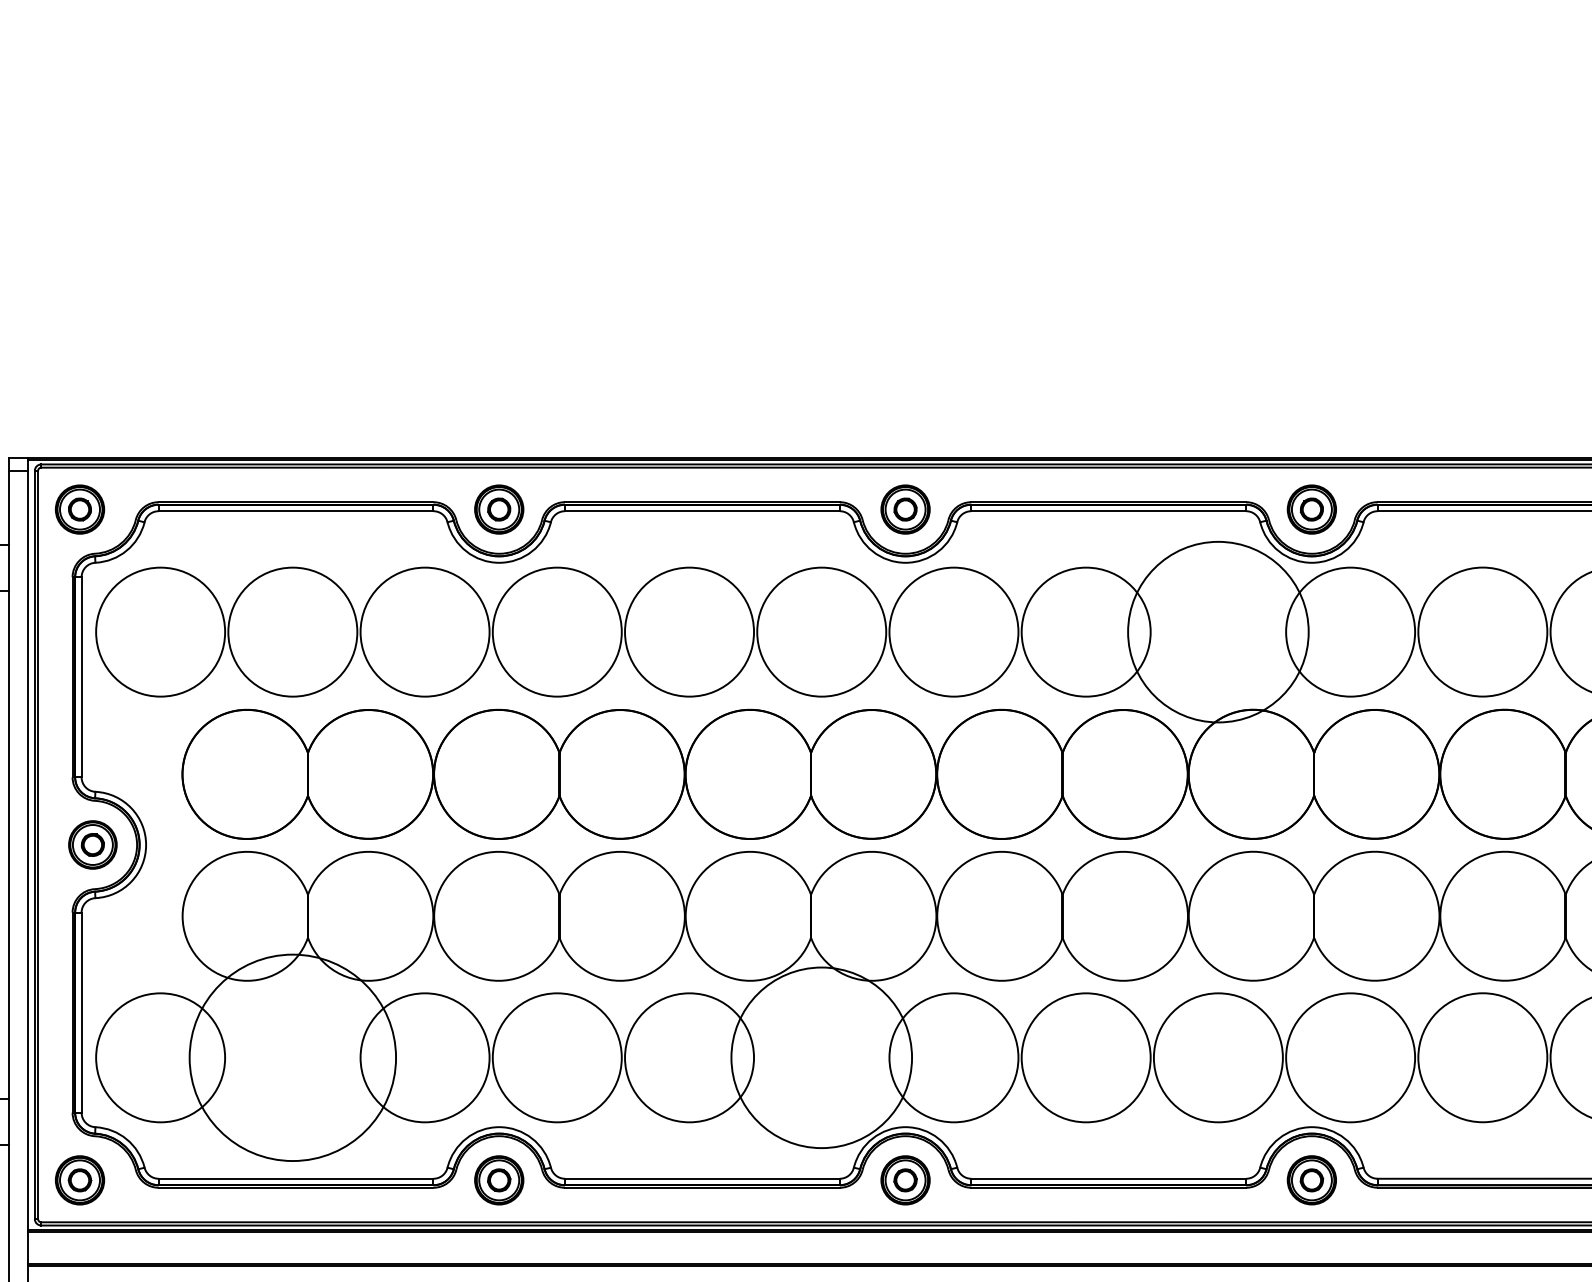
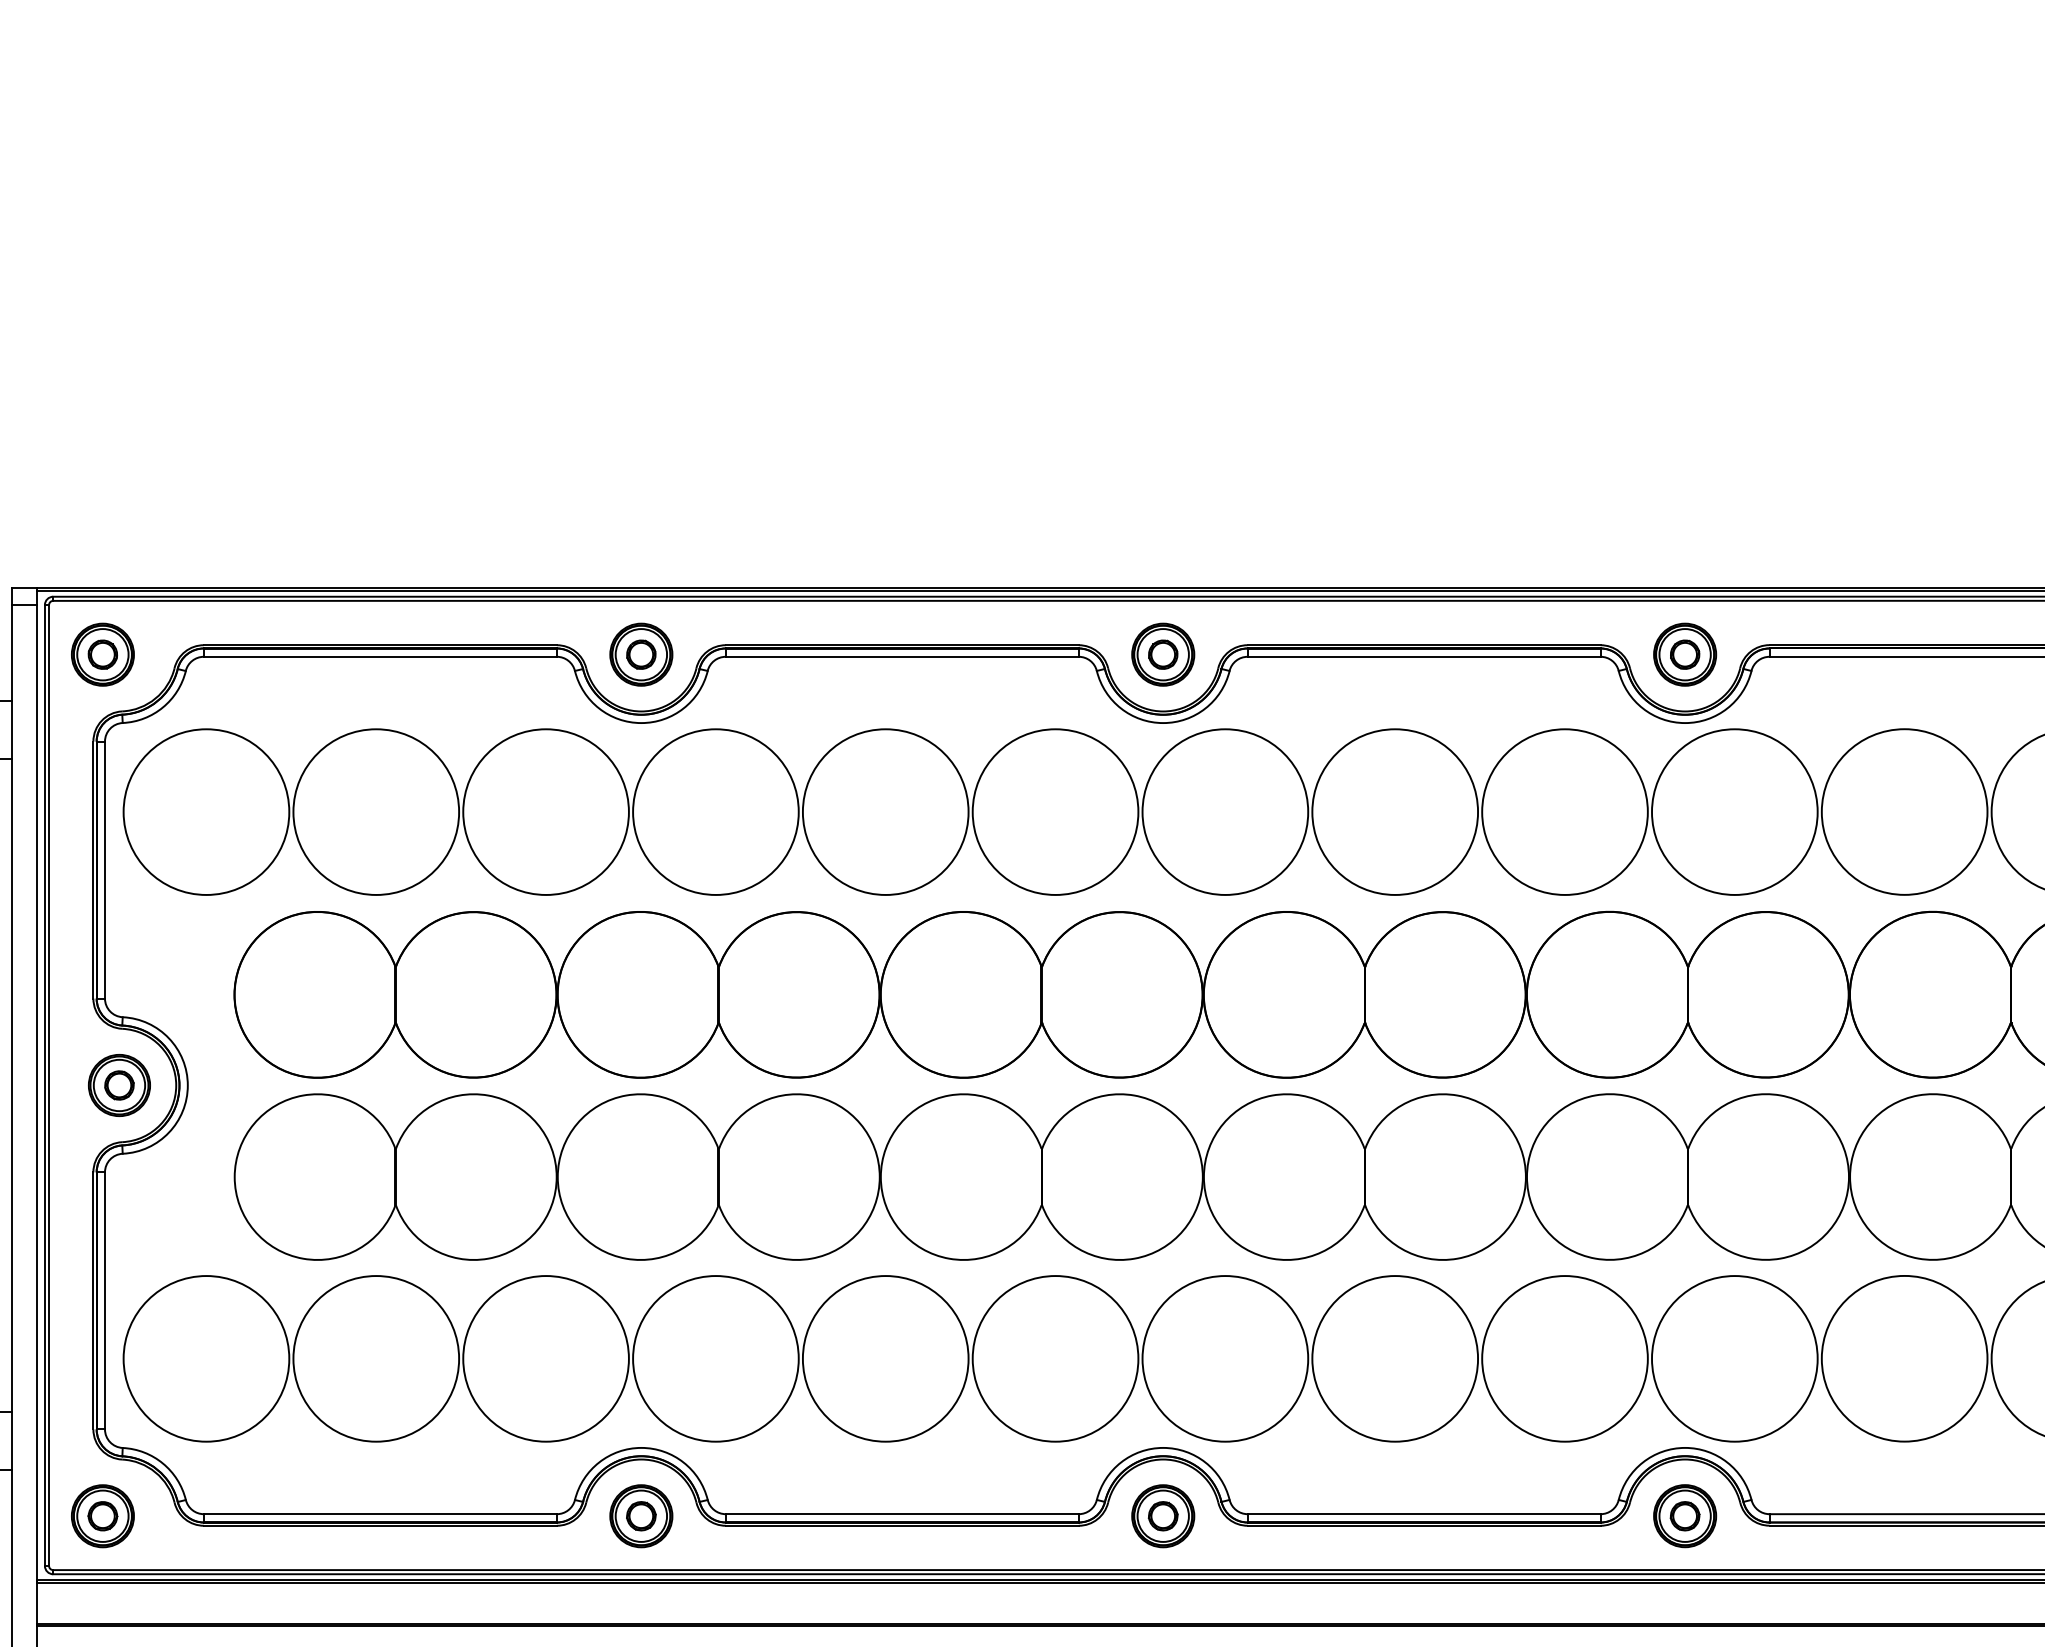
circle: (1218, 631) -> (1564, 811), size x0.71
circle: (293, 1057) -> (376, 1358), size x0.62
circle: (821, 1057) -> (1055, 1358), size x0.71

